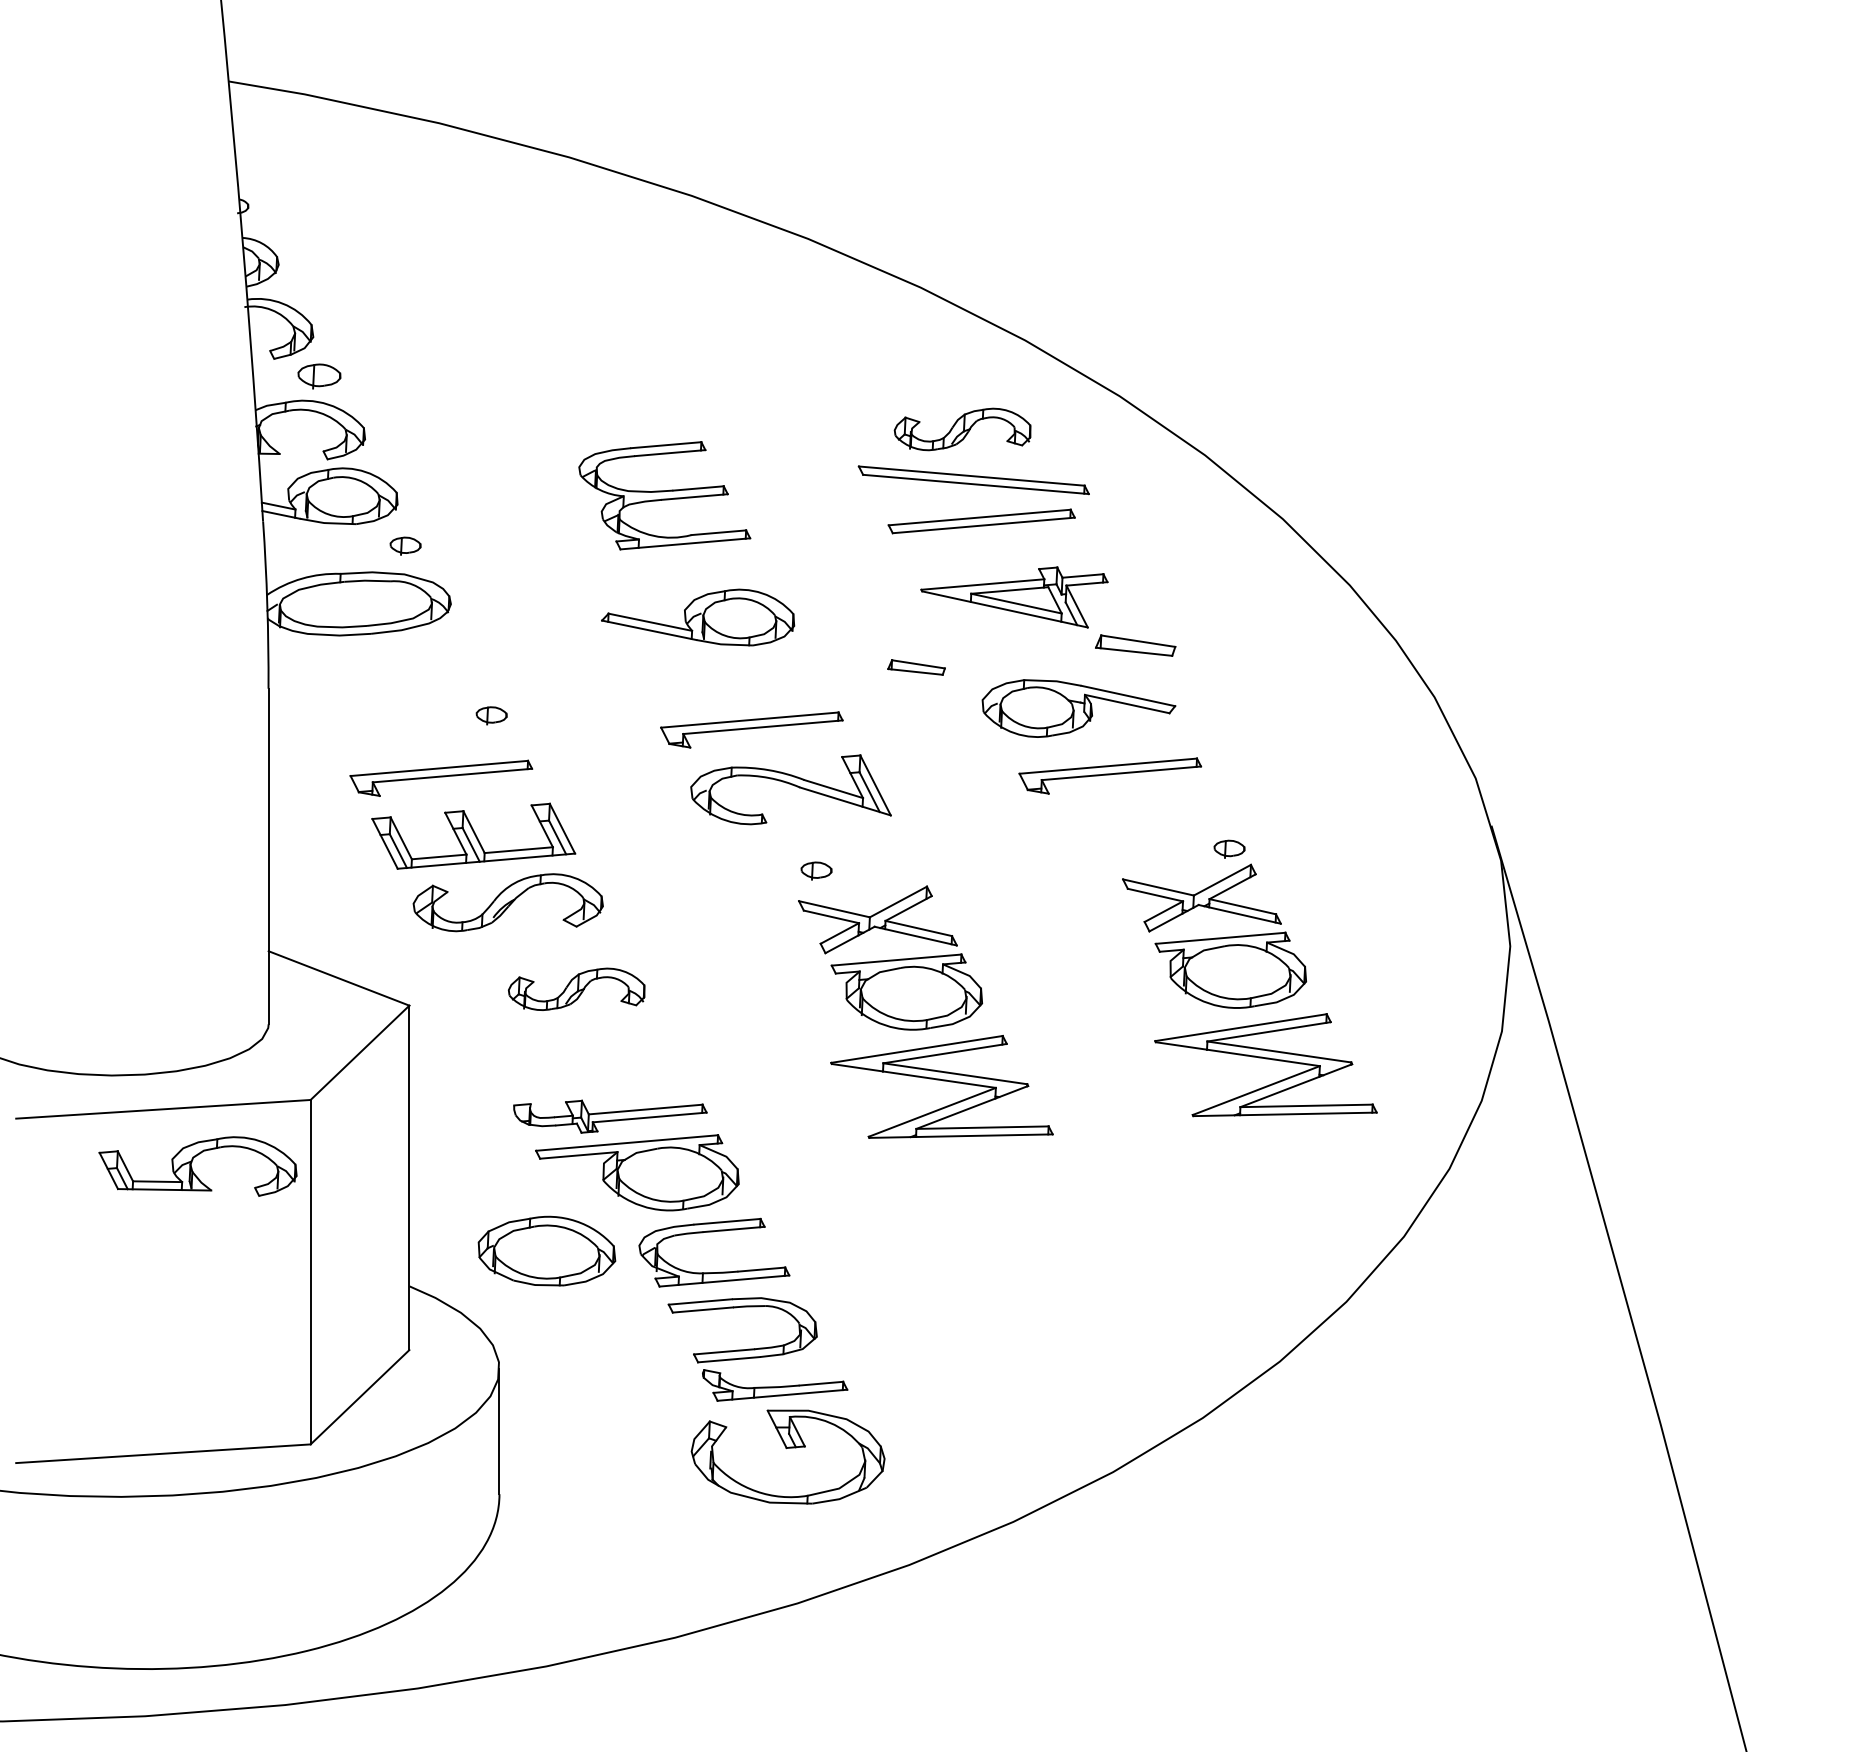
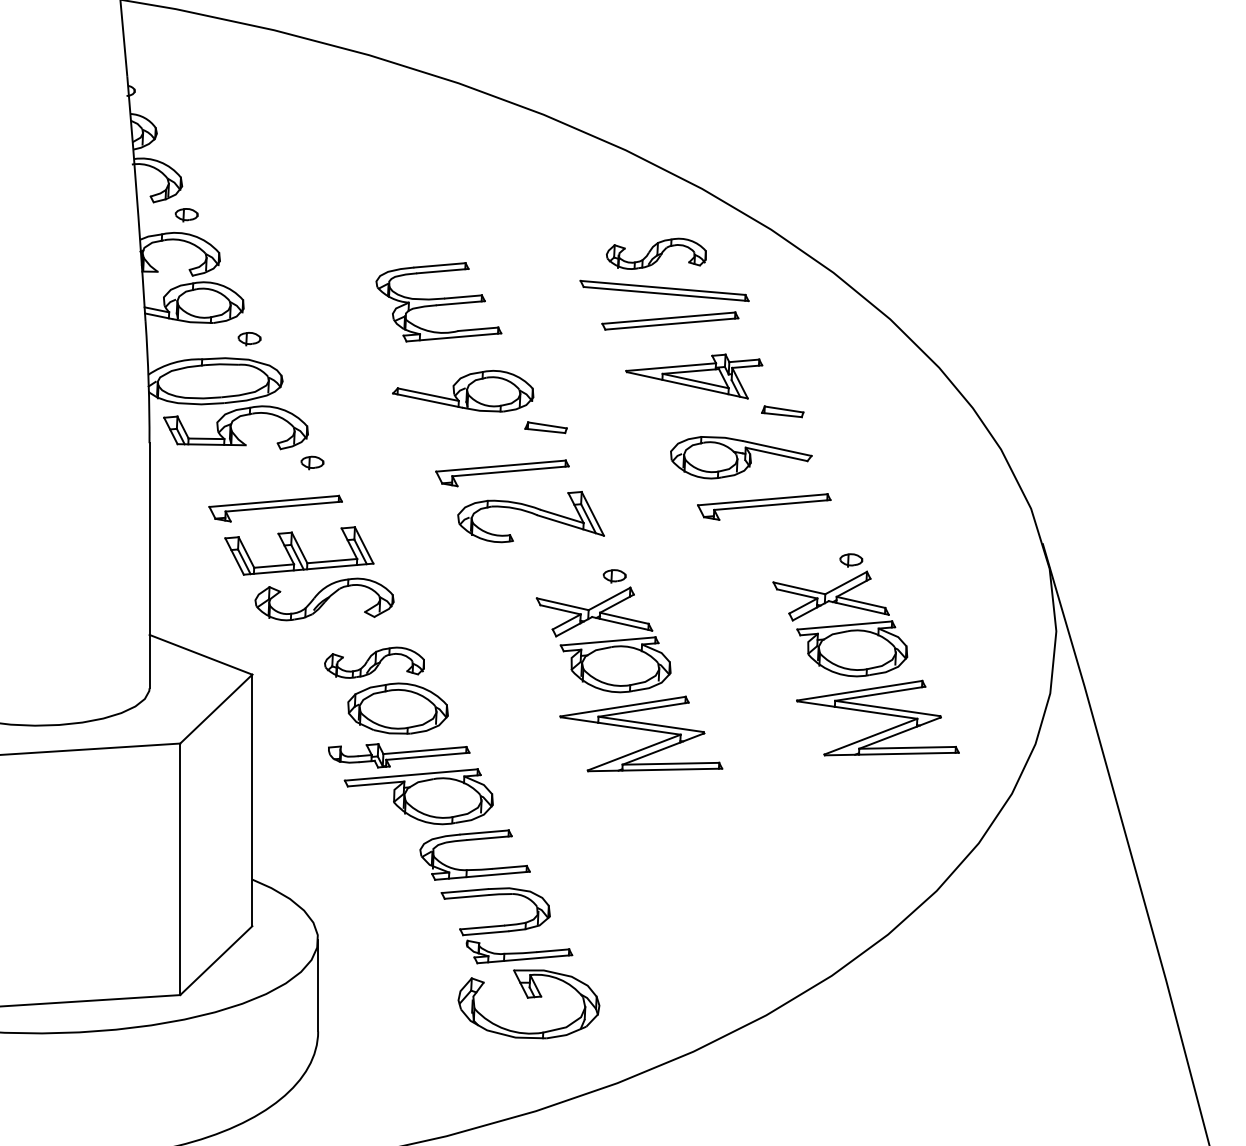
part: (319, 376) -> (186, 215), size x0.71
part: (1135, 645) -> (782, 411), size x0.71
part: (916, 667) -> (546, 427), moved
part: (816, 870) -> (614, 575), moved
part: (197, 1166) -> (235, 427), moved
part: (546, 1250) -> (397, 708), moved

